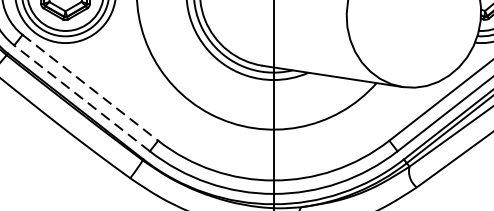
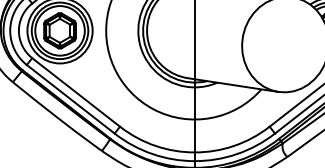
line: (90, 87) -> (76, 92), dashed -> solid
line: (81, 98) -> (70, 99), dashed -> solid

